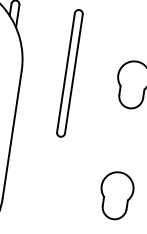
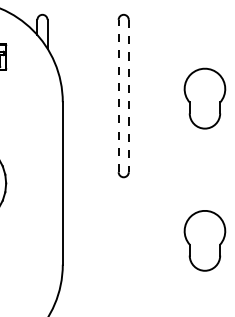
line: (65, 72) -> (118, 95), solid -> dashed
line: (73, 74) -> (128, 96), solid -> dashed

